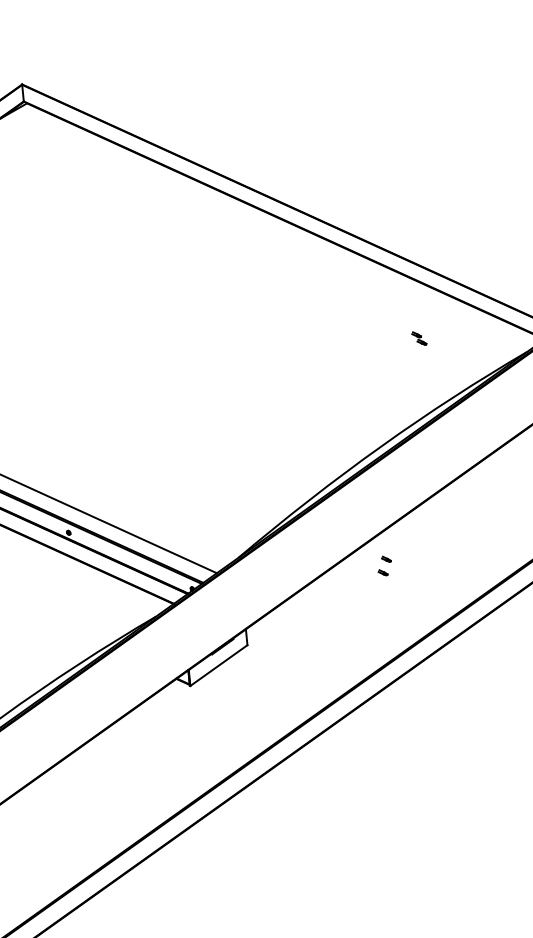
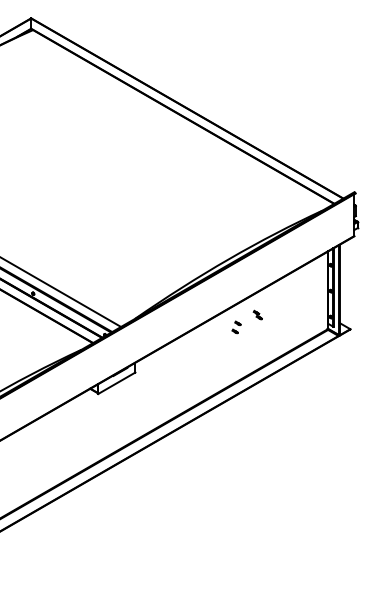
part: (418, 337) -> (257, 314), moved
part: (384, 566) -> (236, 327), moved

